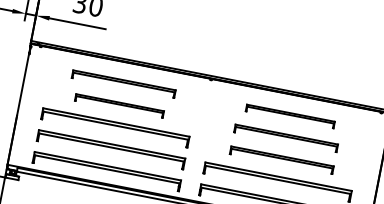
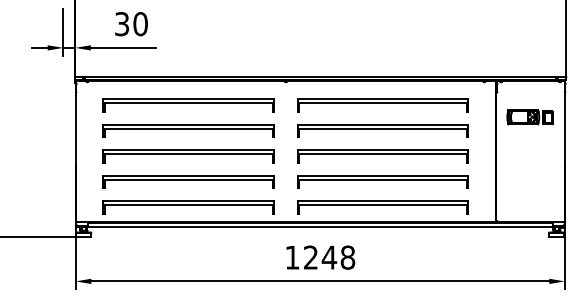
part: (123, 83) -> (188, 105), size x1.43
part: (119, 105) -> (188, 130), size x1.67
part: (289, 116) -> (382, 105), size x1.67
part: (285, 137) -> (382, 130), size x1.43
part: (281, 160) -> (382, 156), size x1.43

